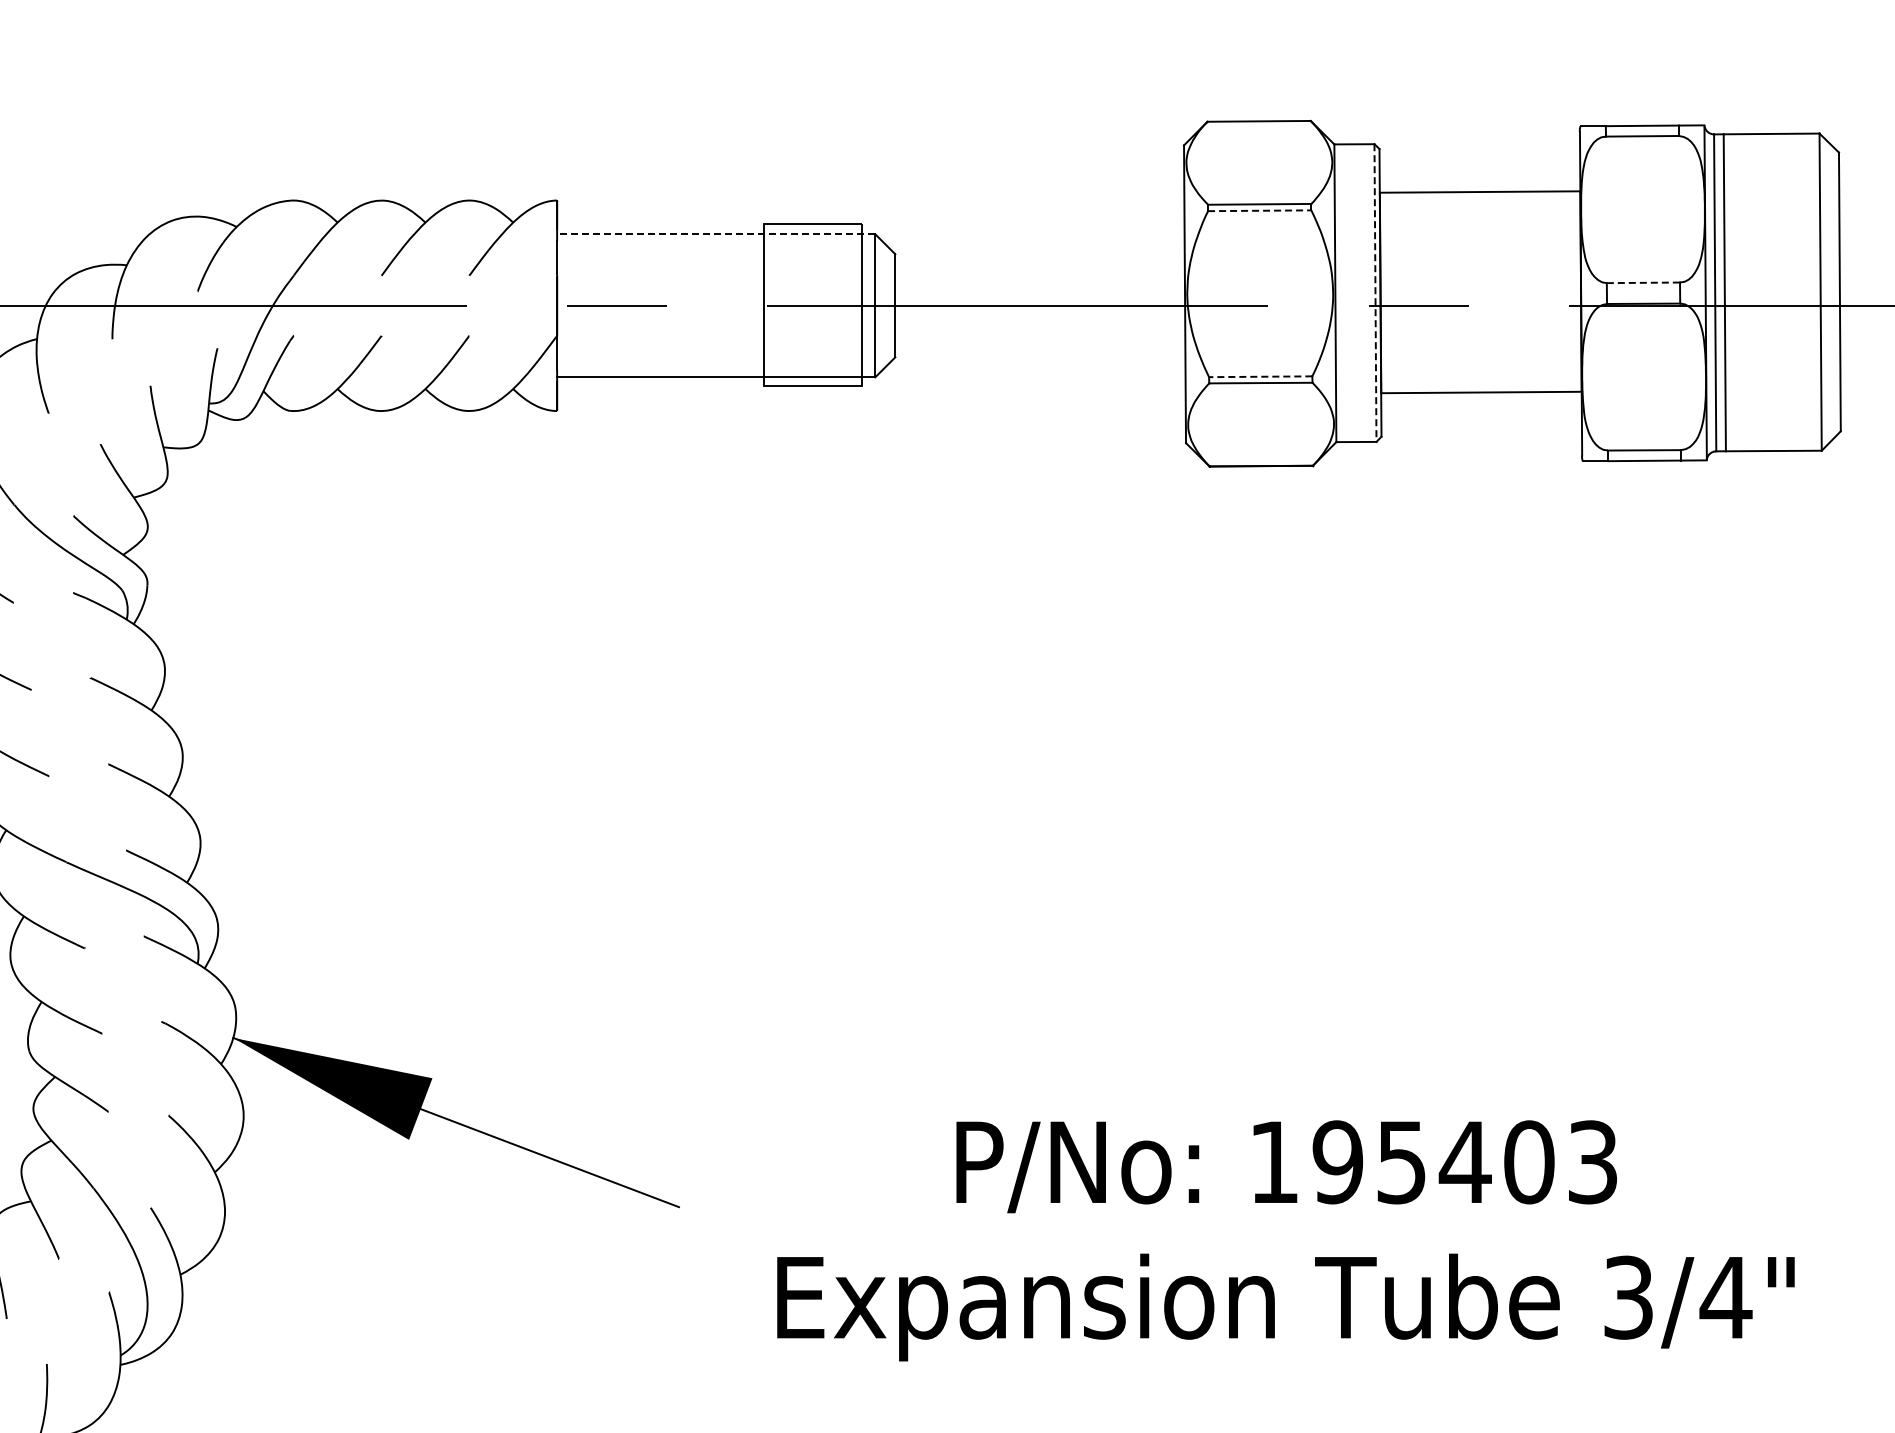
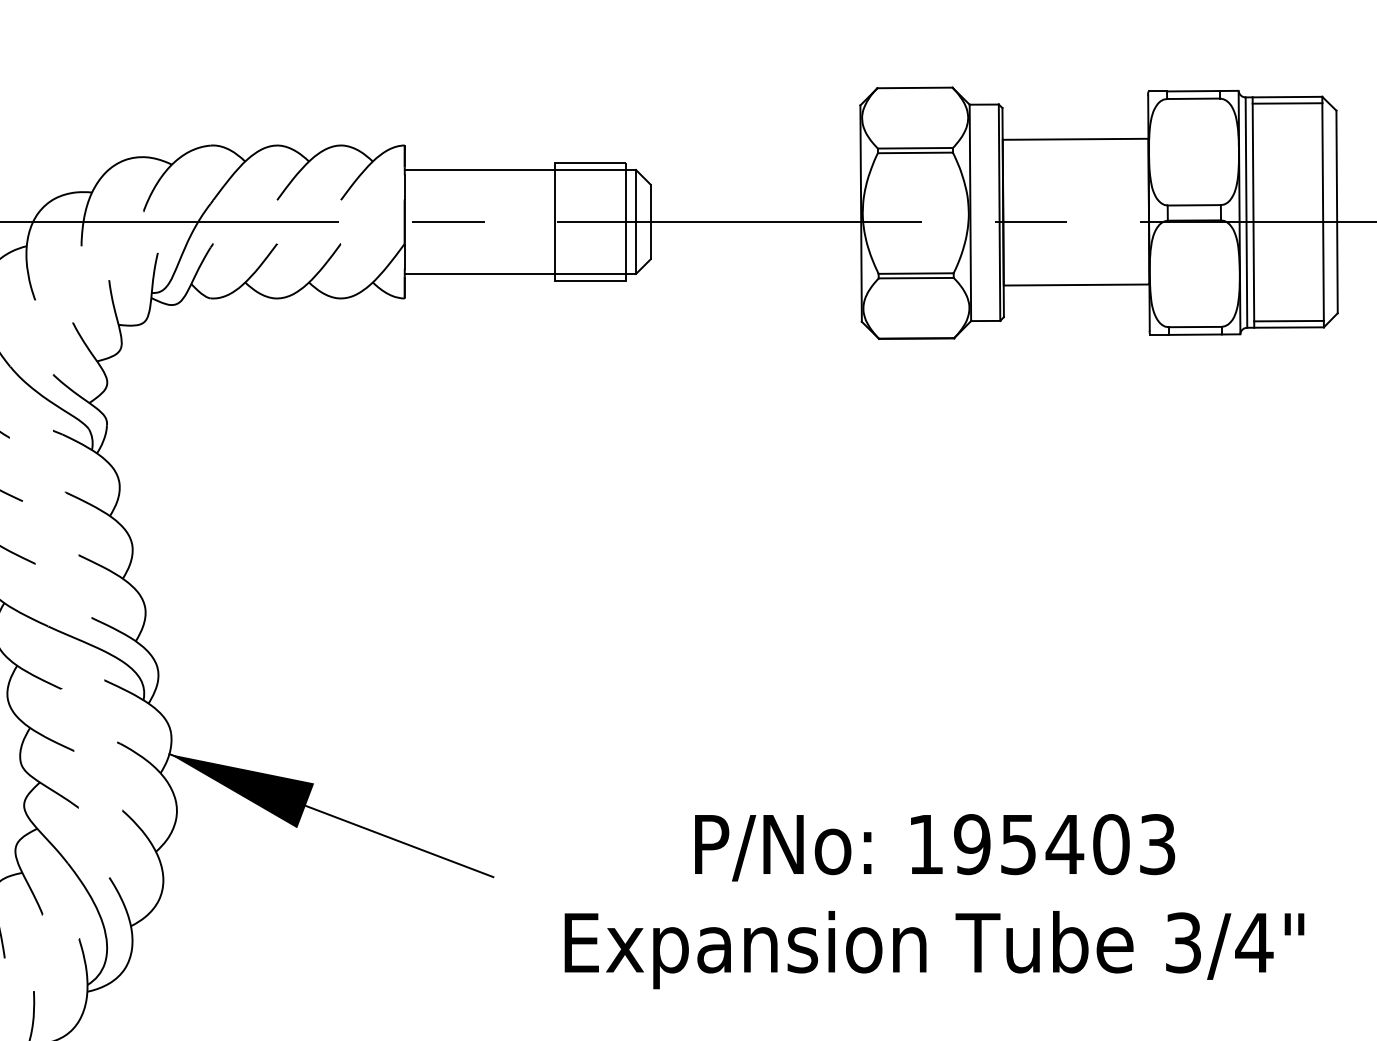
line: (1771, 142) -> (1287, 103), added
line: (1259, 210) -> (915, 152), dashed -> solid
line: (715, 234) -> (519, 170), dashed -> solid
line: (1643, 282) -> (1194, 205), dashed -> solid
line: (1375, 293) -> (999, 213), dashed -> solid
line: (1260, 376) -> (915, 273), dashed -> solid
line: (1773, 441) -> (1288, 320), added

